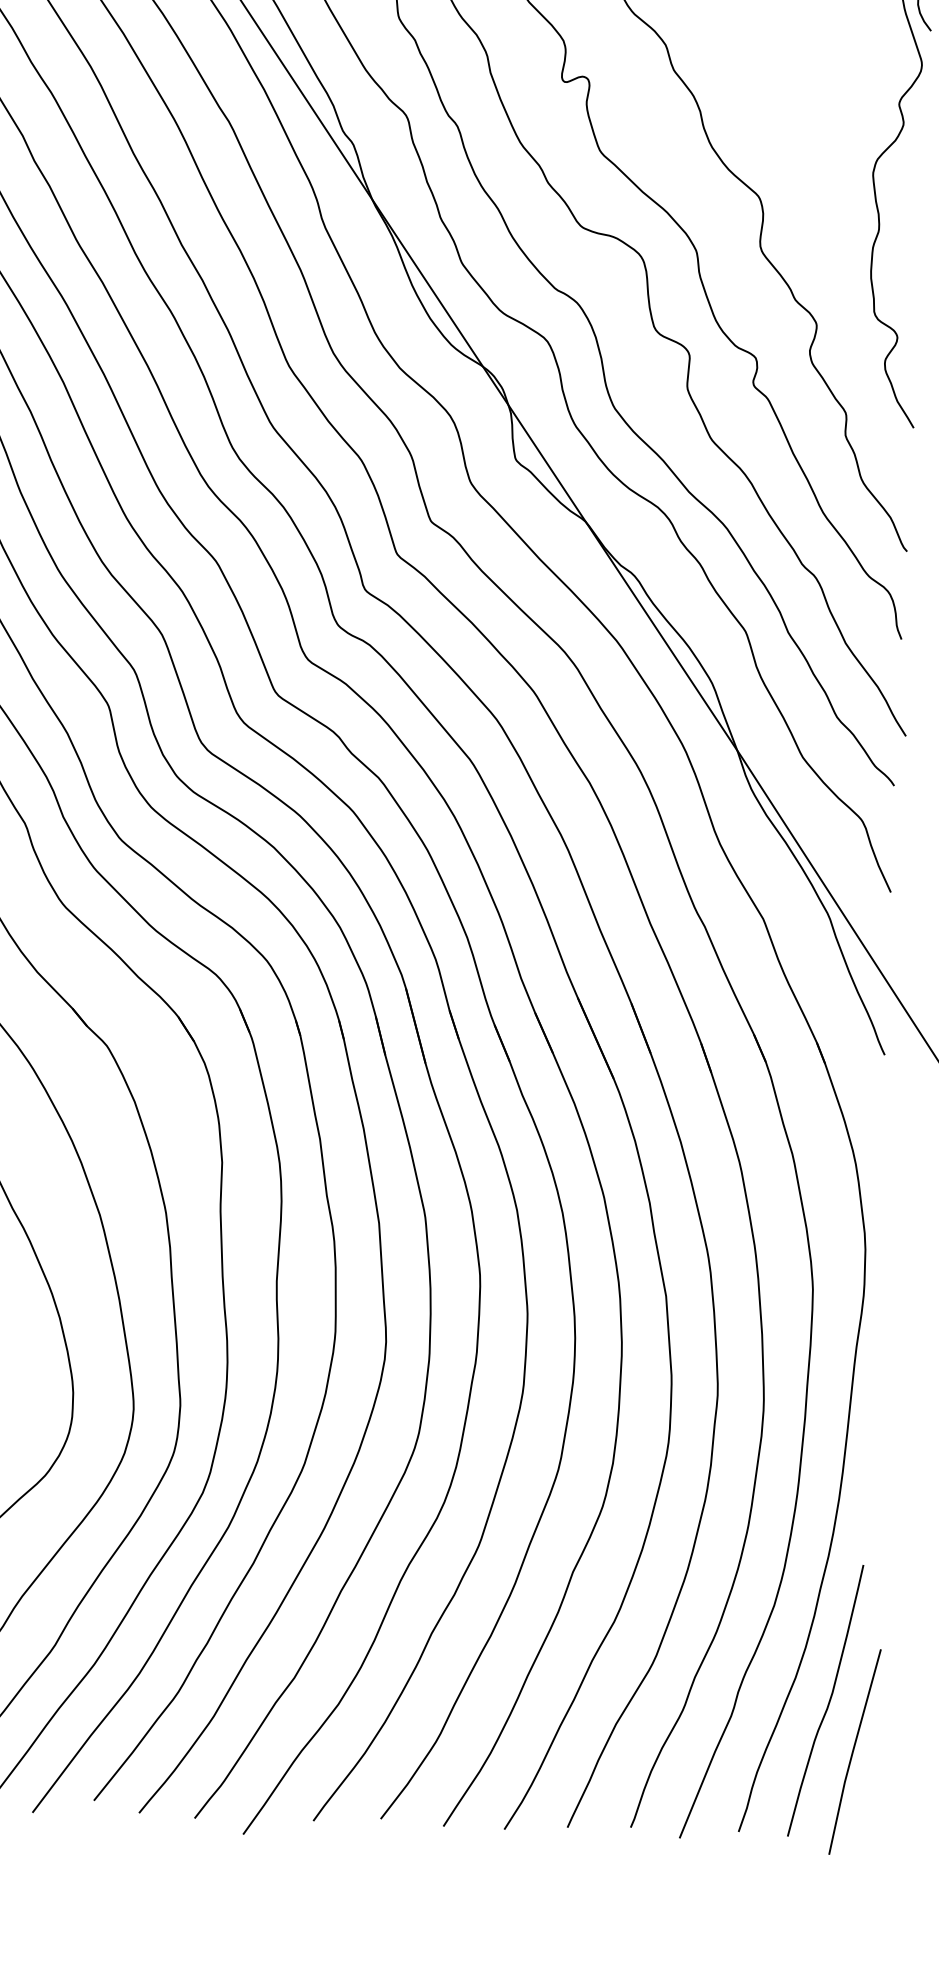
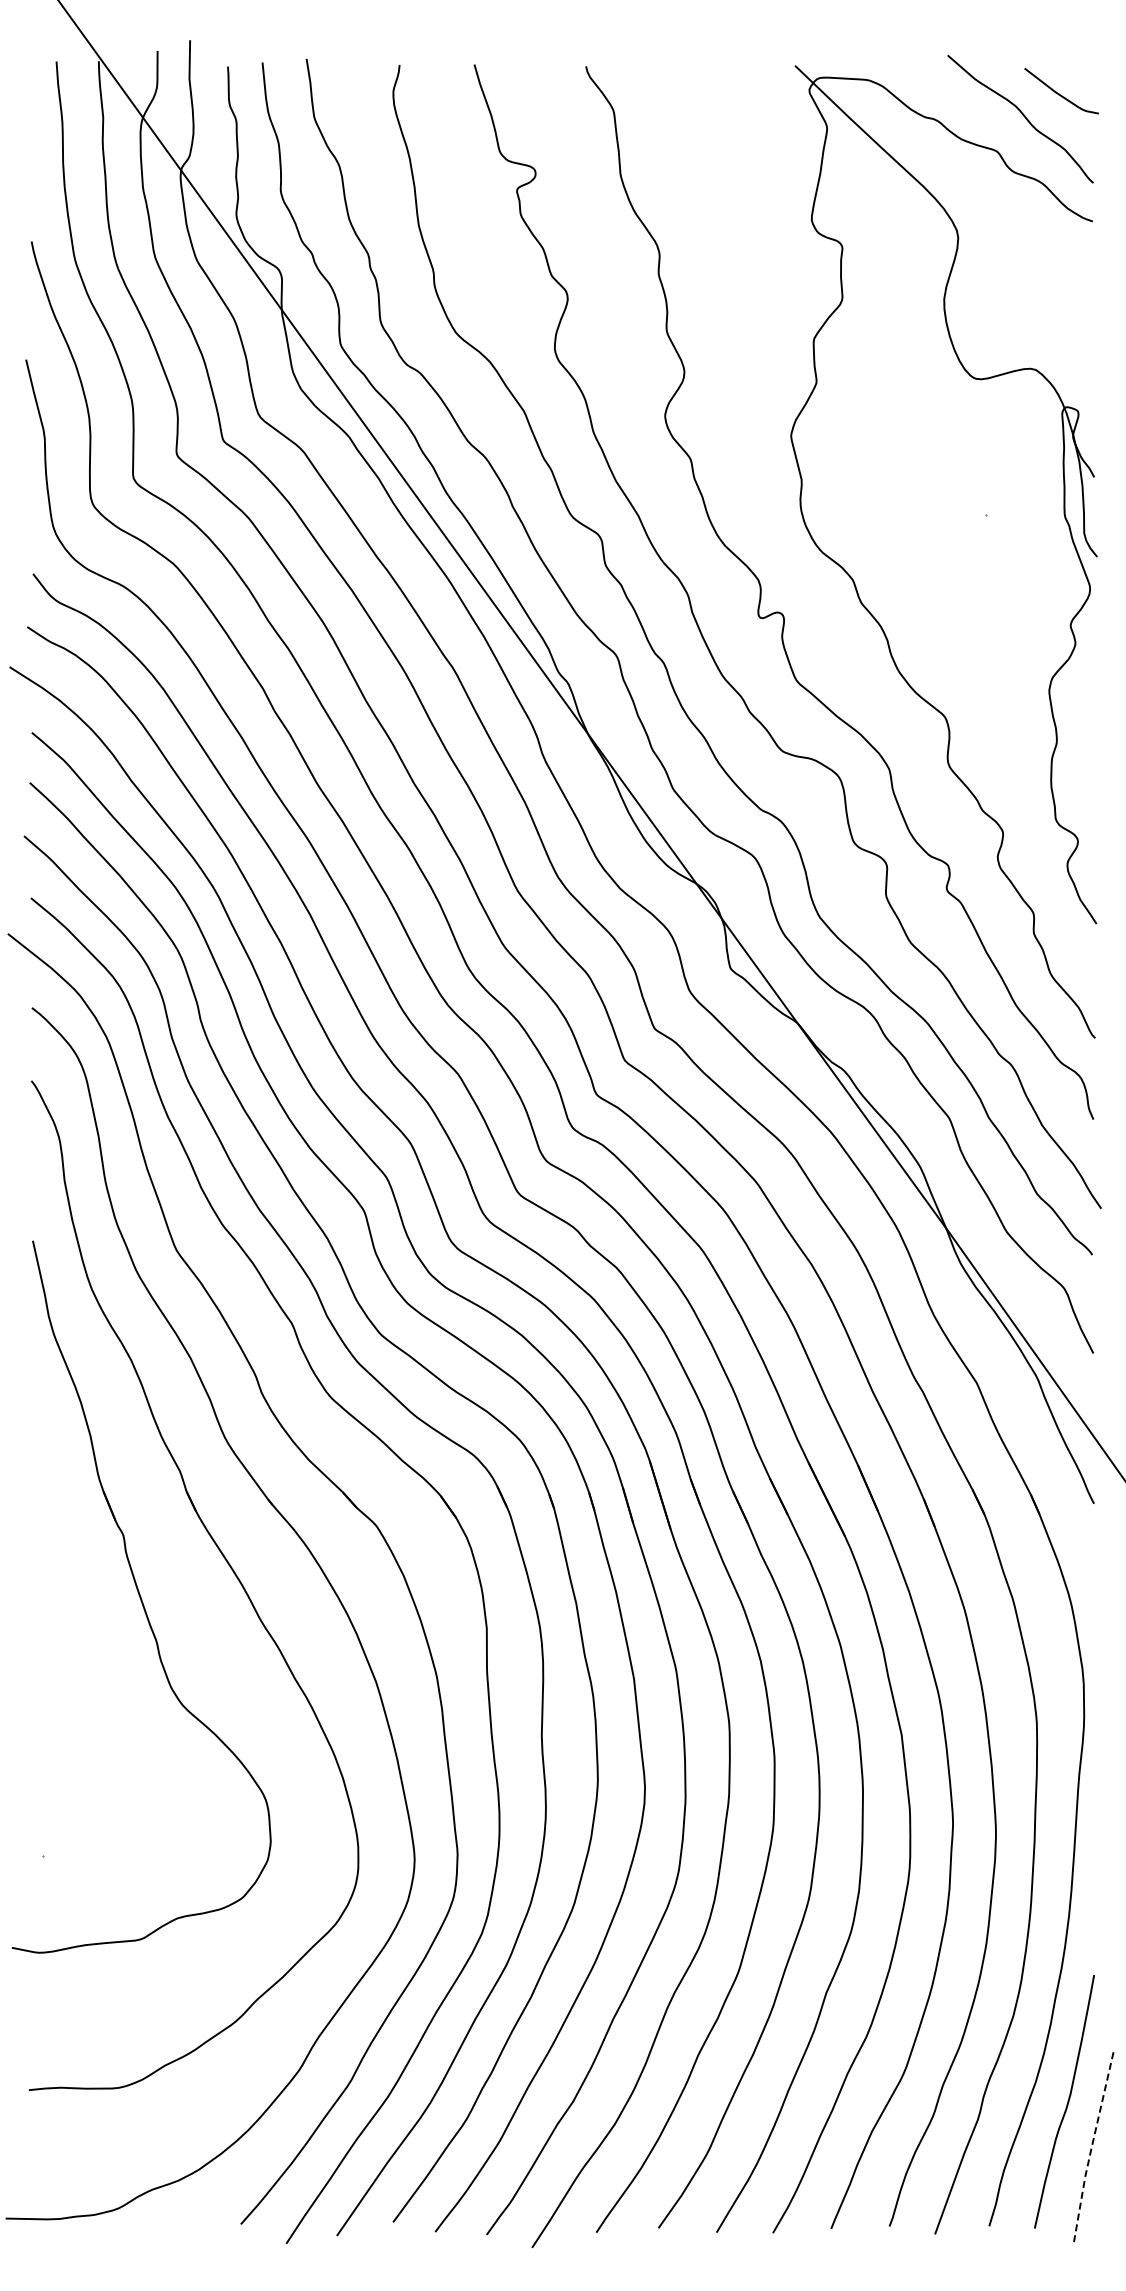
line: (852, 1752) -> (1091, 2148), solid -> dashed

